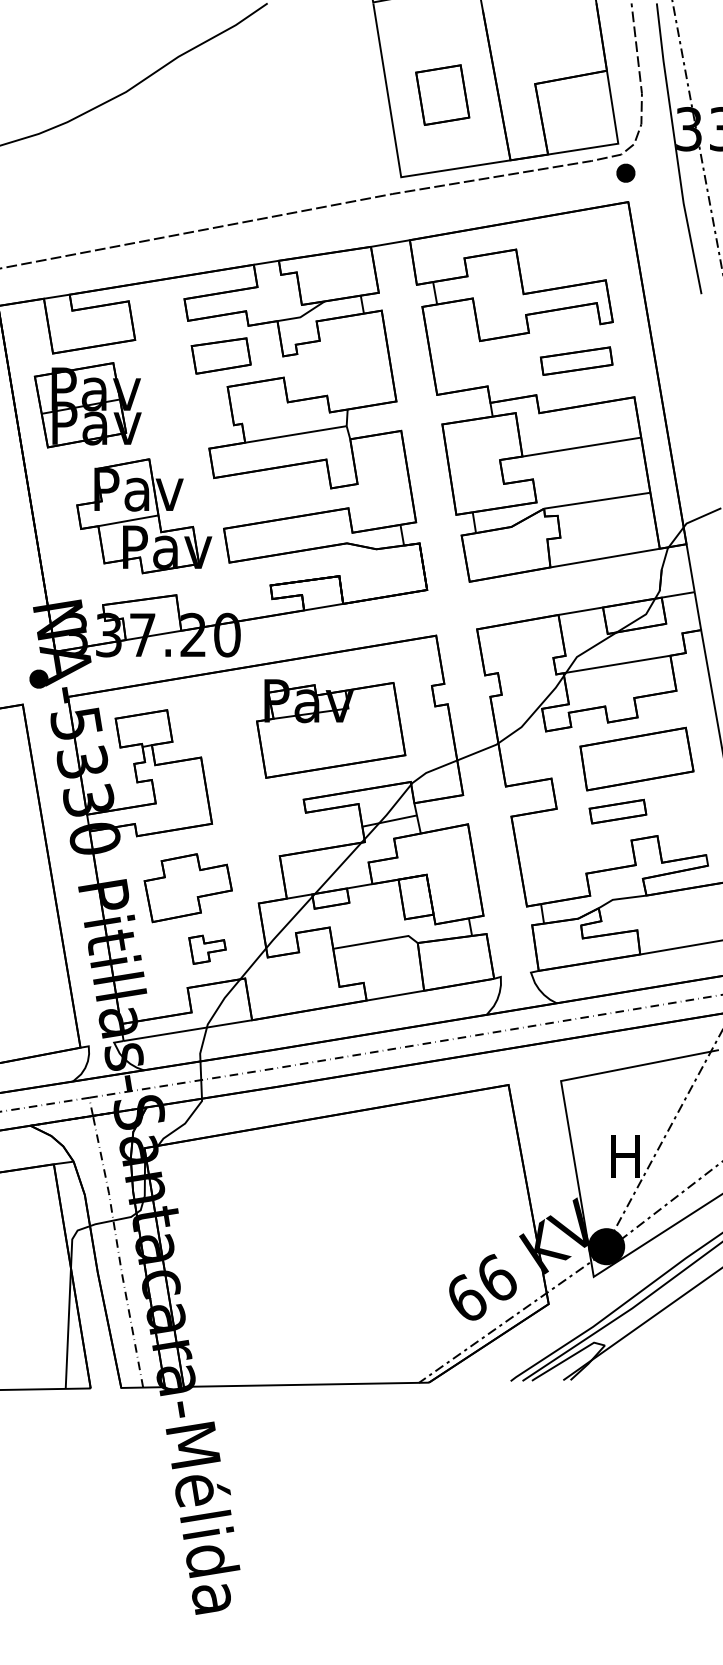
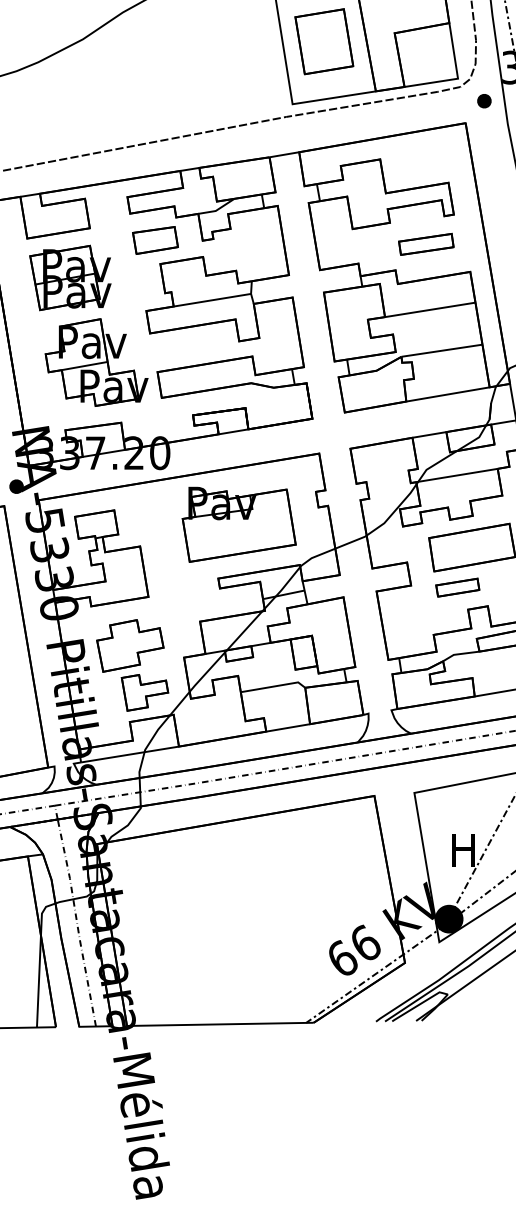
part: (442, 94) -> (324, 41), size x1.43
part: (625, 172) -> (484, 100), moved
part: (87, 405) -> (70, 278), moved
part: (207, 949) -> (145, 692), size x1.67

